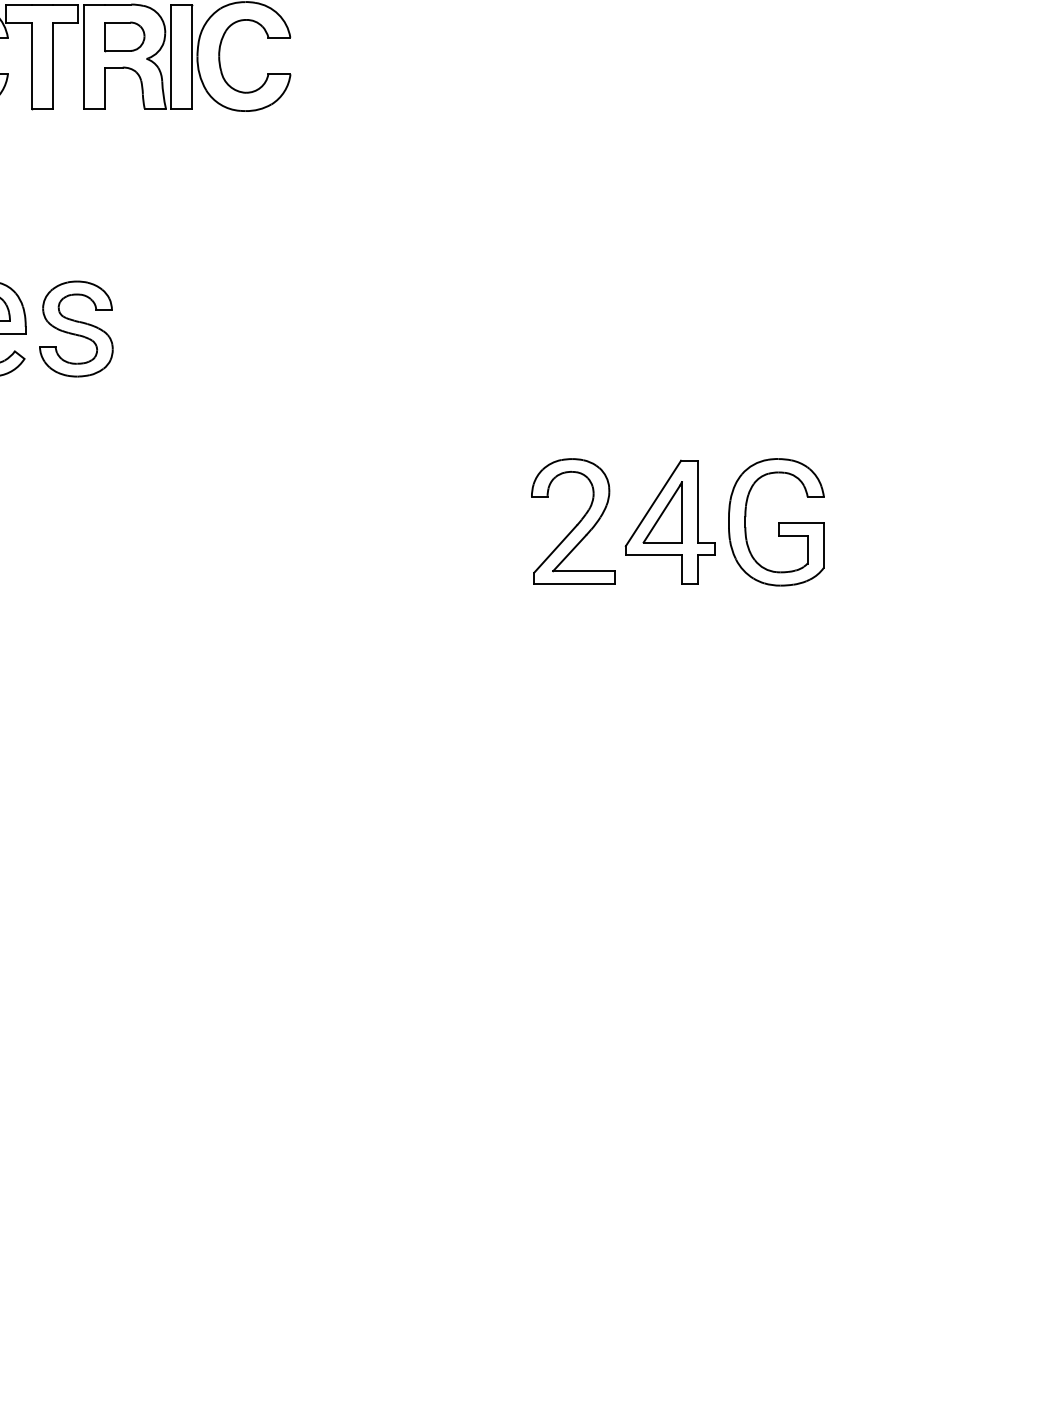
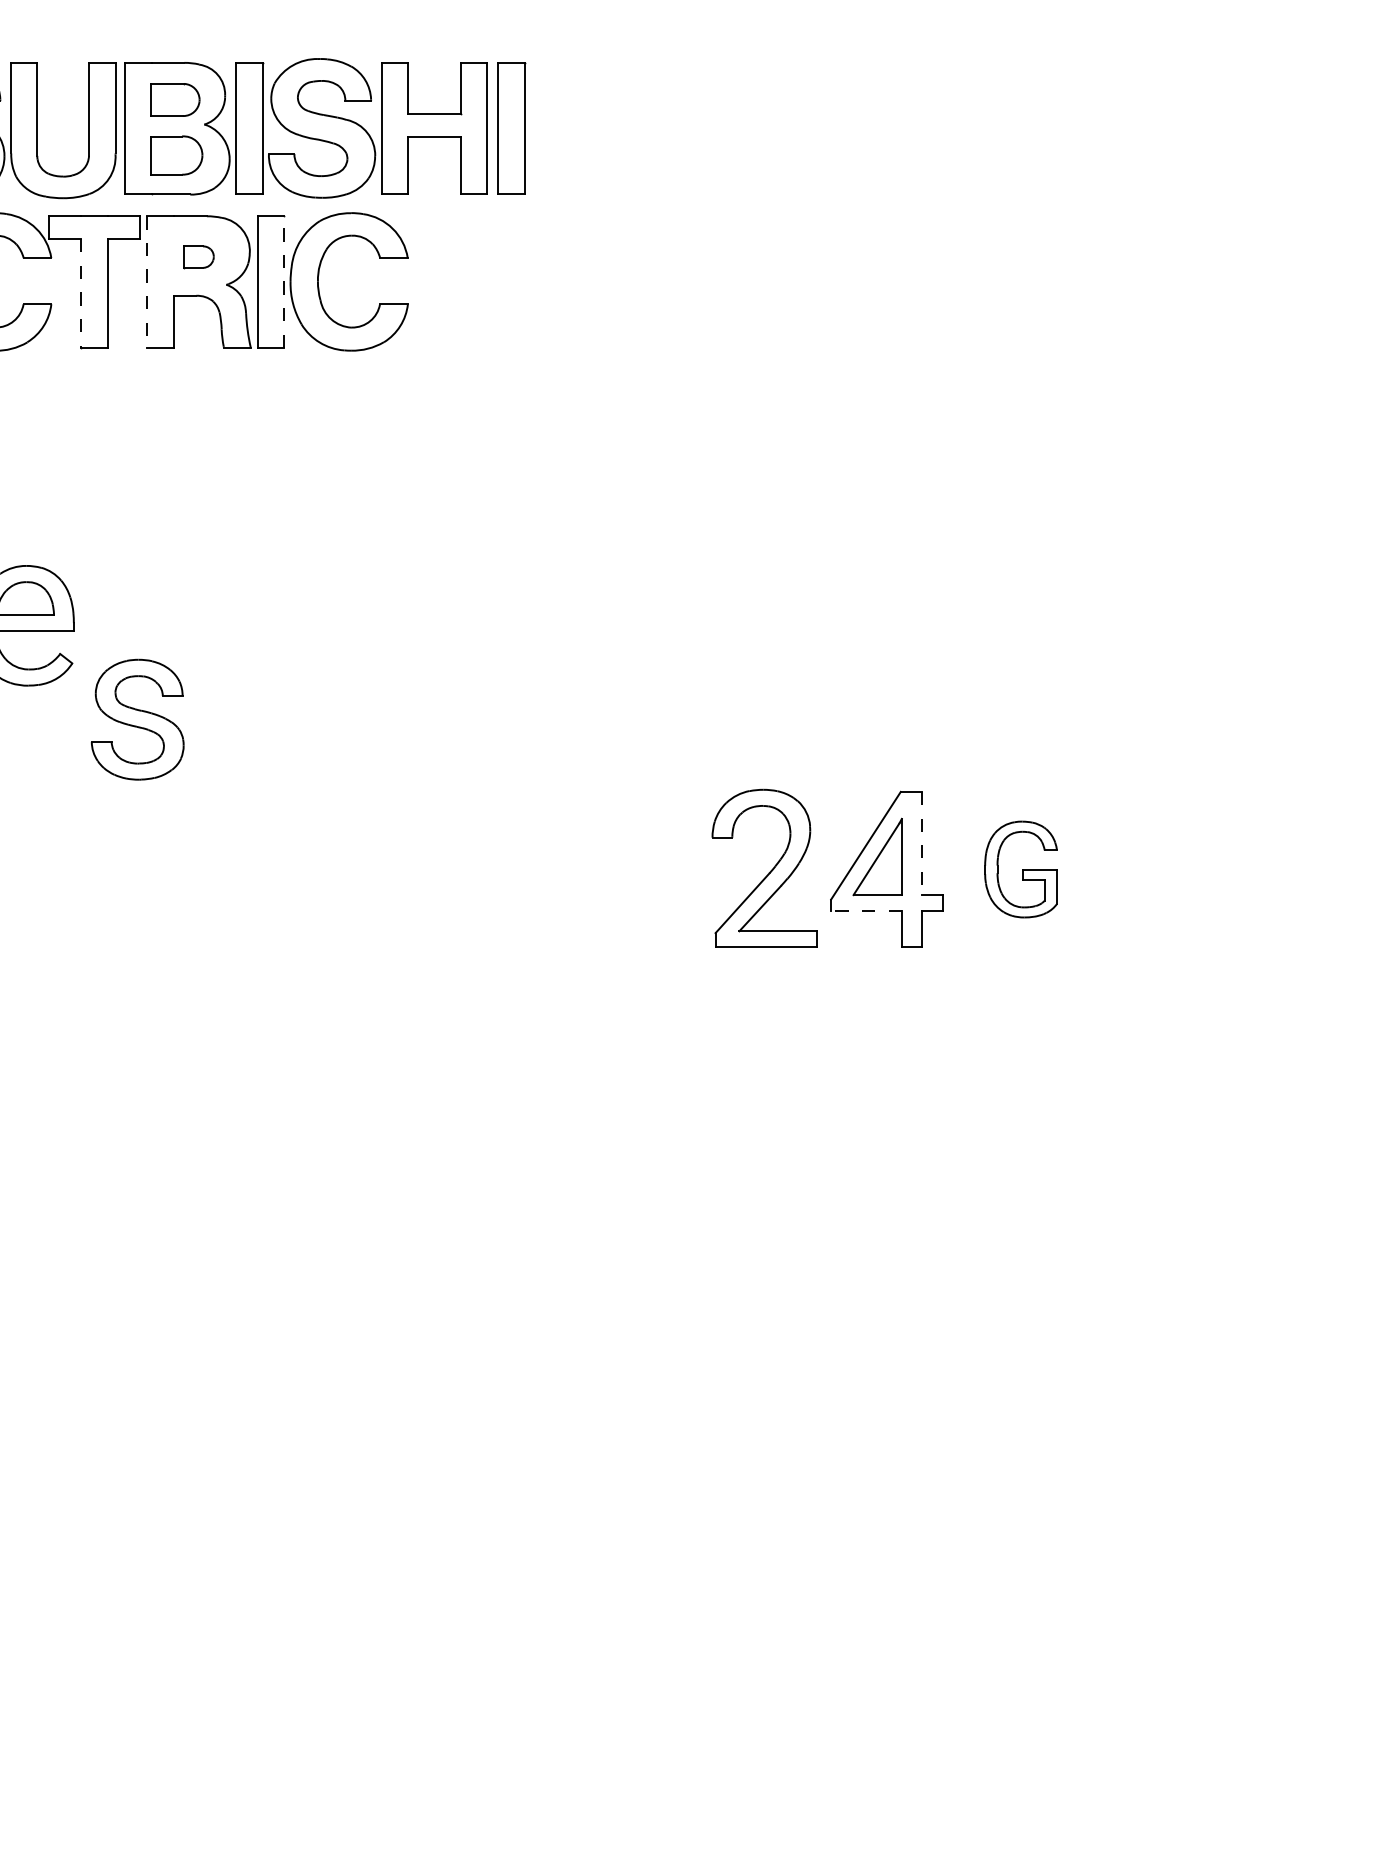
part: (124, 37) -> (198, 257), size x0.6
line: (83, 57) -> (146, 282), solid -> dashed
line: (192, 57) -> (284, 282), solid -> dashed
line: (31, 66) -> (81, 294), solid -> dashed
part: (76, 328) -> (137, 719), moved
line: (697, 501) -> (921, 843), solid -> dashed
part: (775, 522) -> (1020, 869), size x0.6
line: (653, 555) -> (865, 911), solid -> dashed

